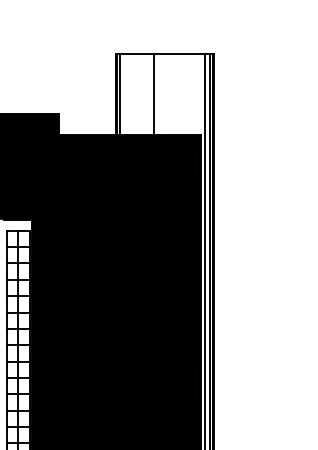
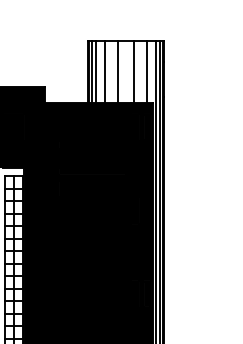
line: (124, 93) -> (95, 71), added
line: (138, 93) -> (105, 71), added
line: (176, 93) -> (134, 71), added
line: (191, 93) -> (146, 71), added

